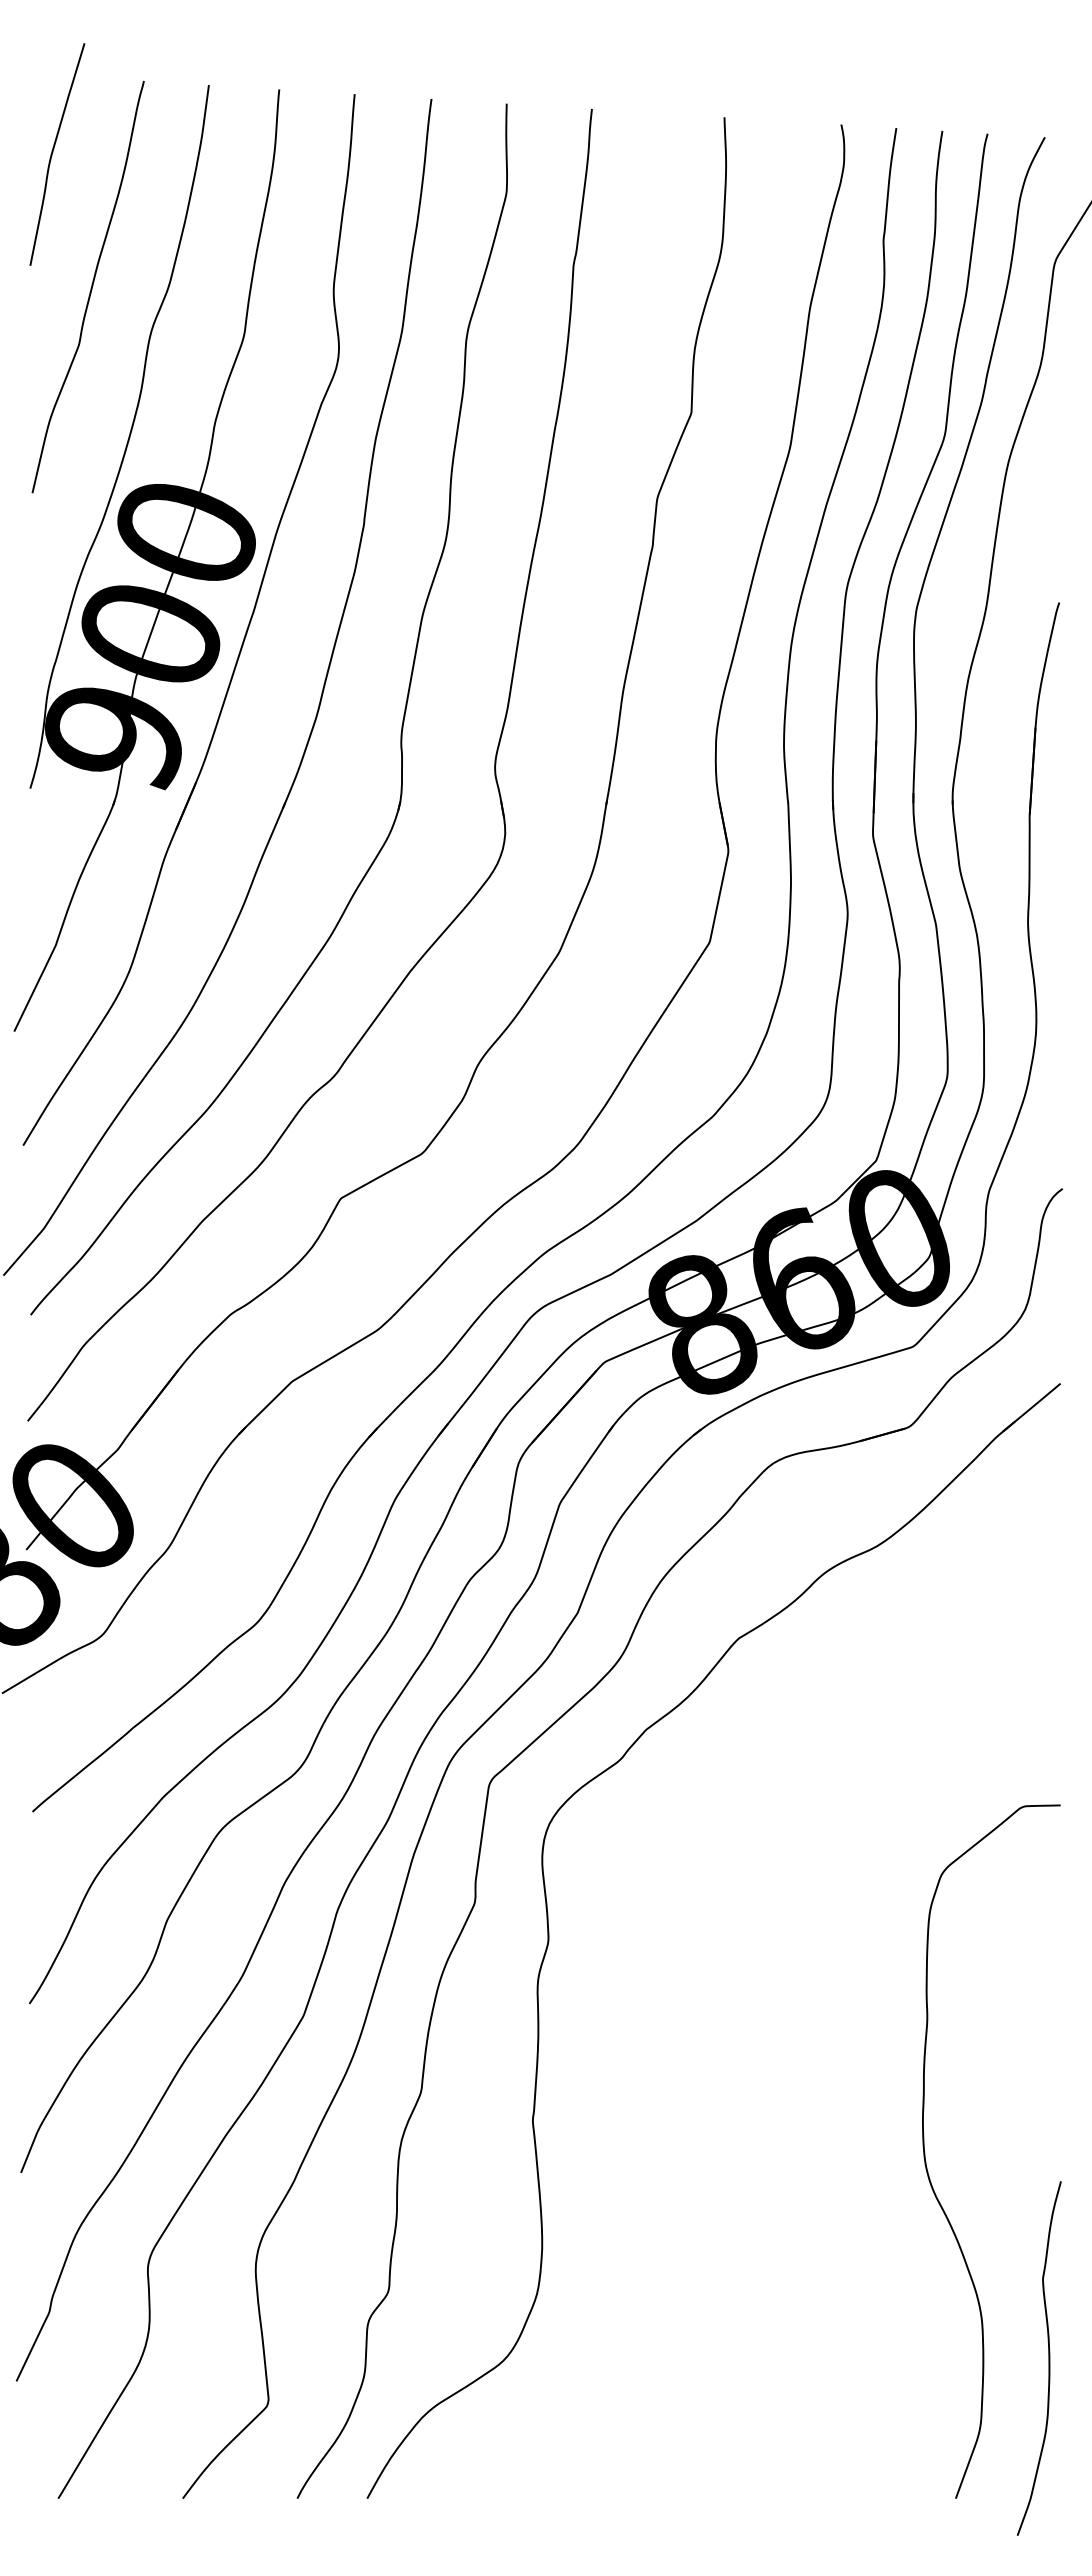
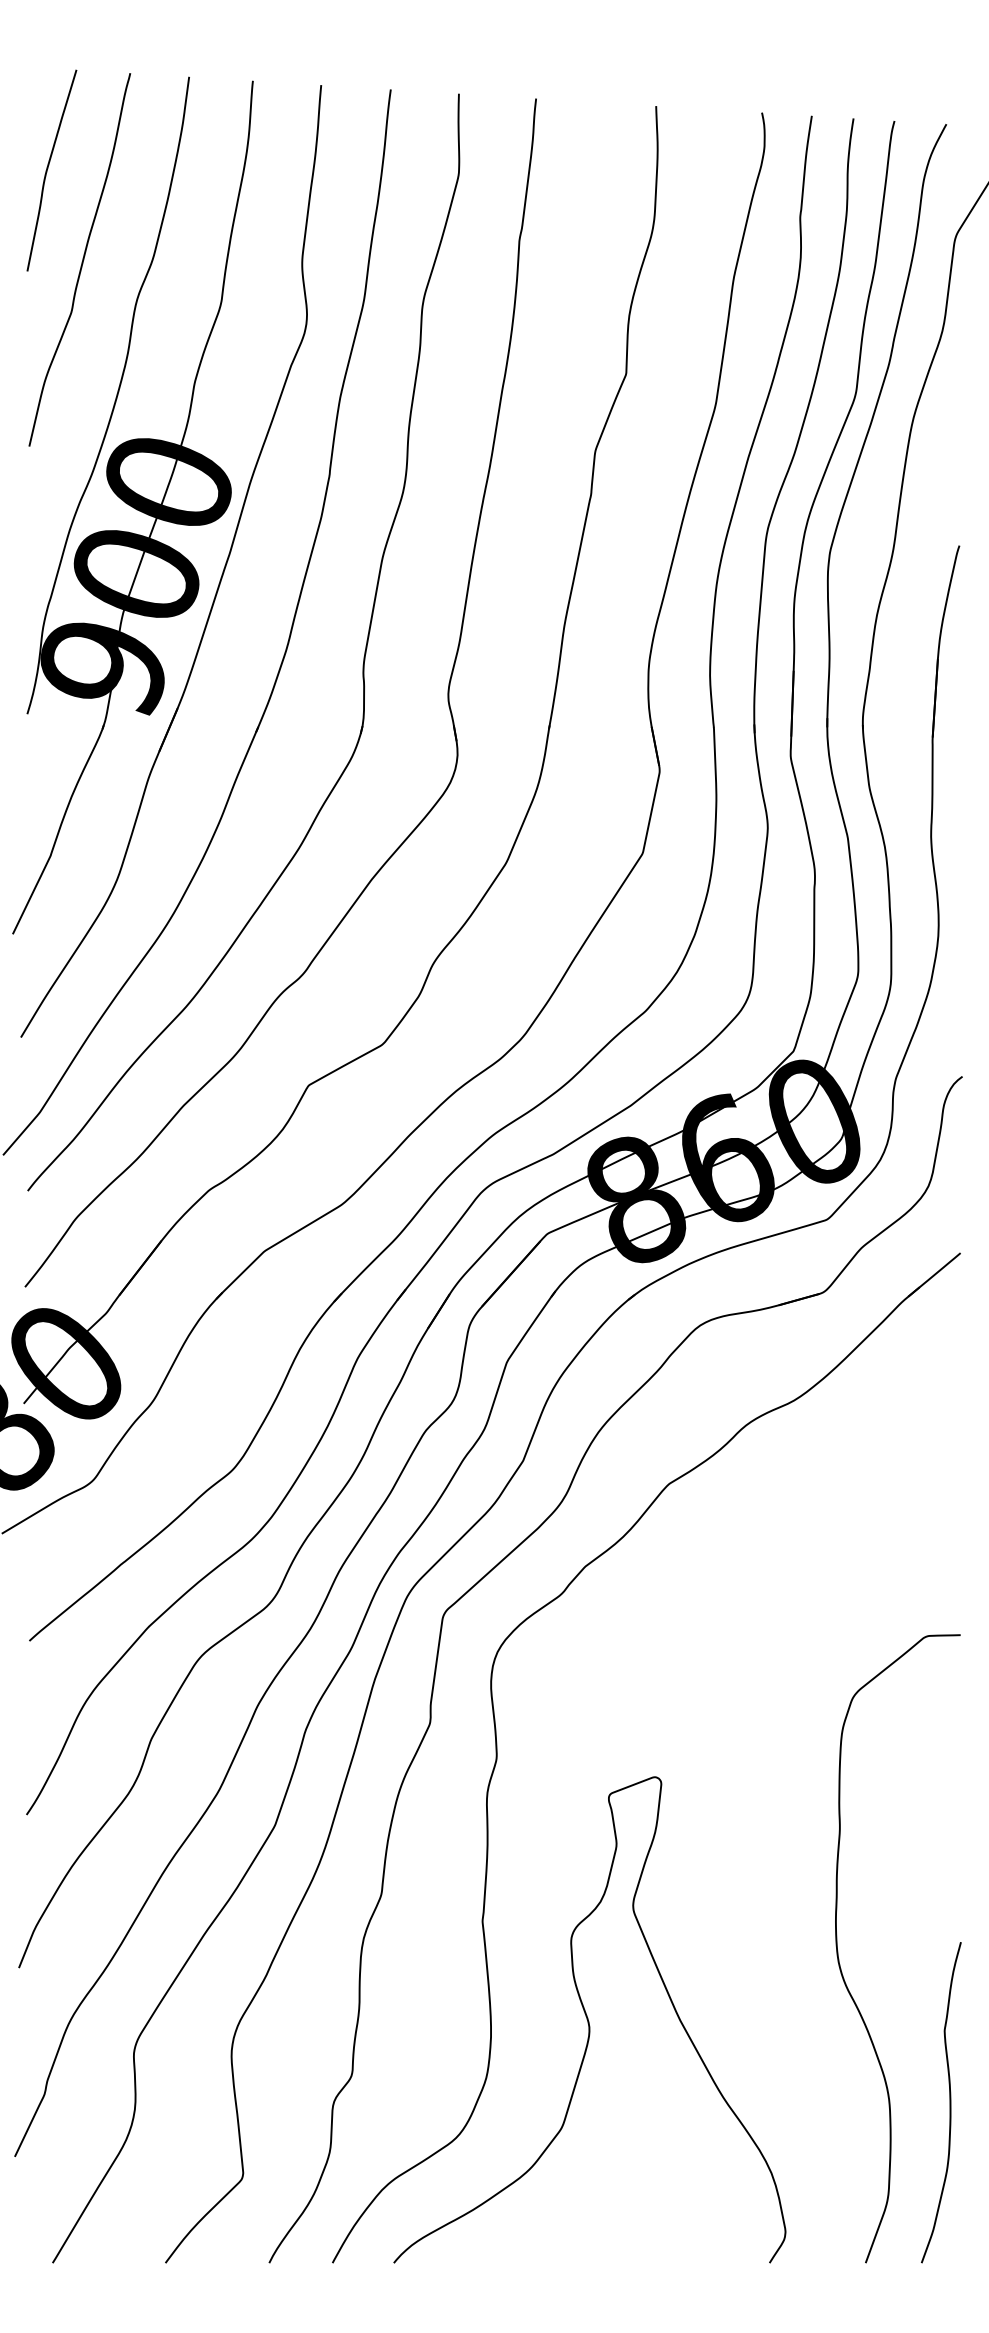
curve: (53, 152) -> (48, 168), moved
curve: (650, 2230) -> (589, 2020), added
curve: (1048, 2358) -> (949, 2102), moved

